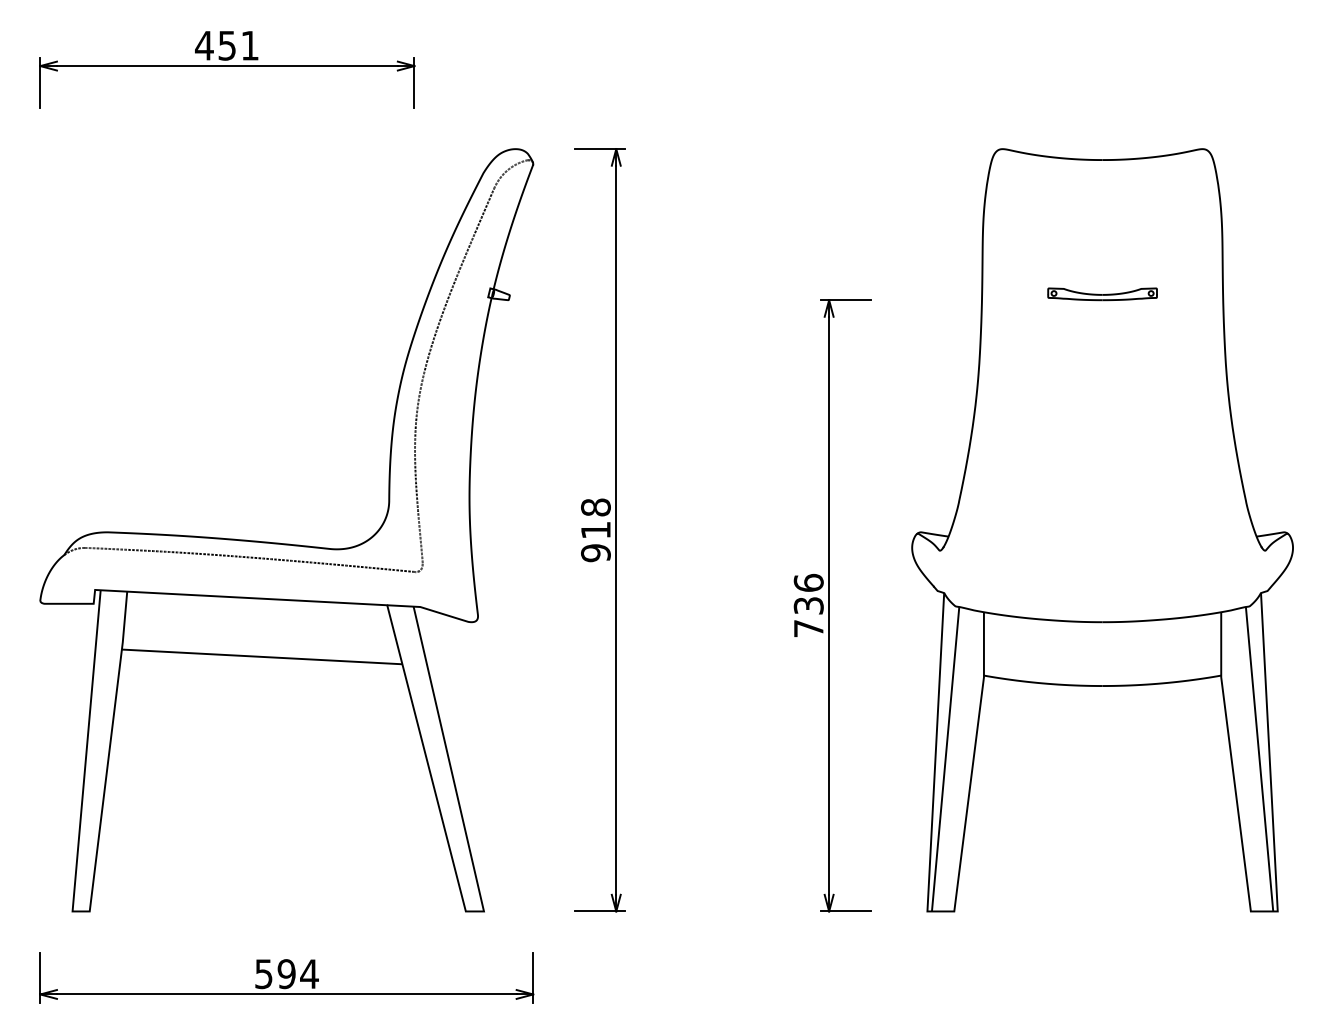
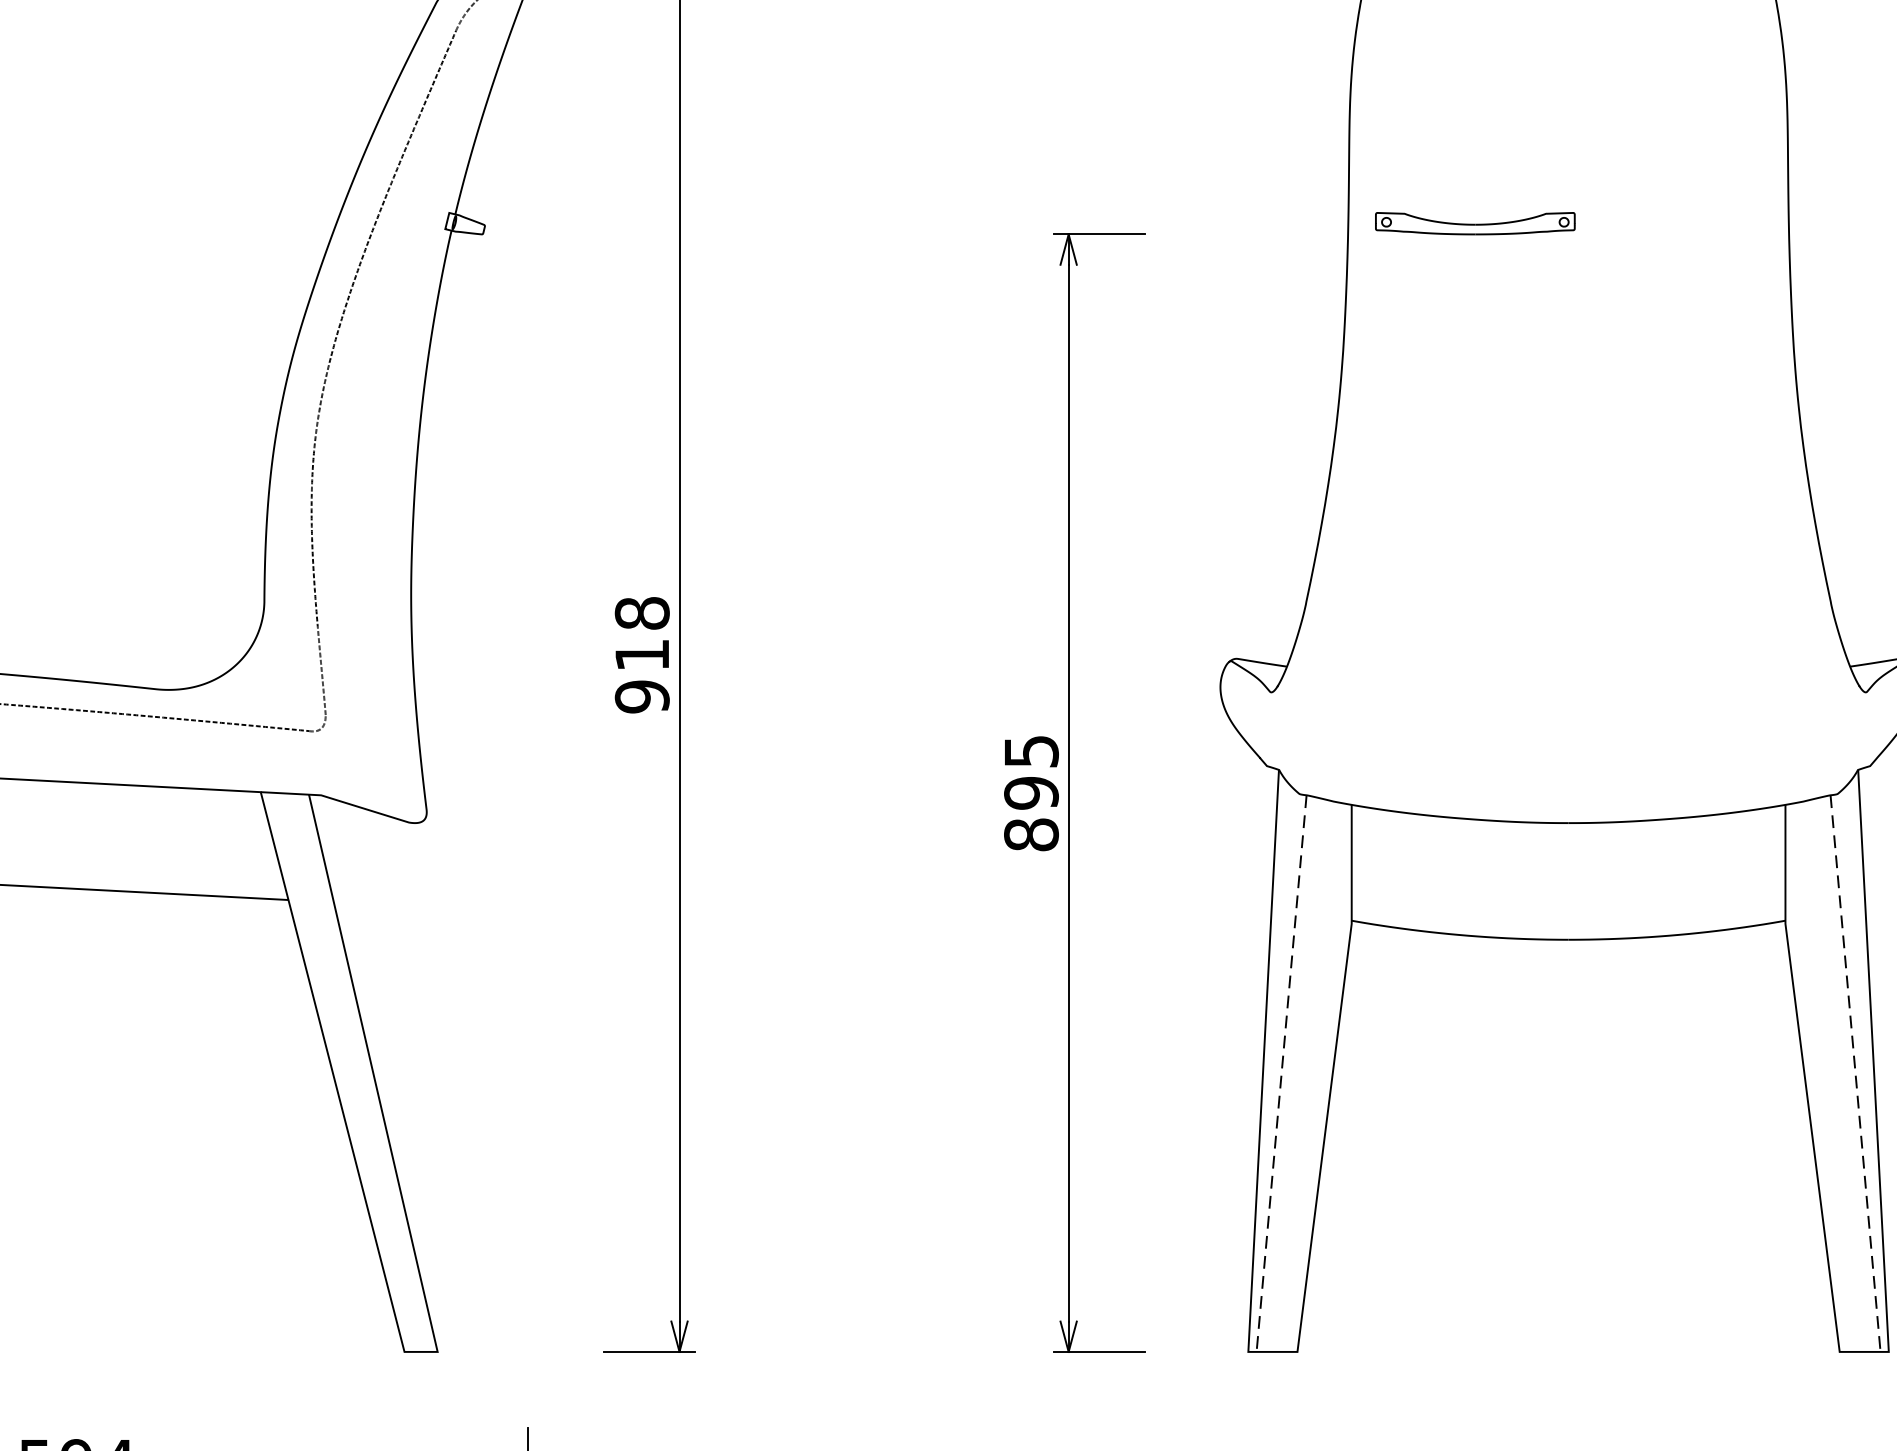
part: (1102, 294) -> (1475, 224), moved
text: (808, 605) -> (1030, 792), 736 -> 895
line: (945, 758) -> (1281, 1072), solid -> dashed
line: (1259, 758) -> (1855, 1072), solid -> dashed

